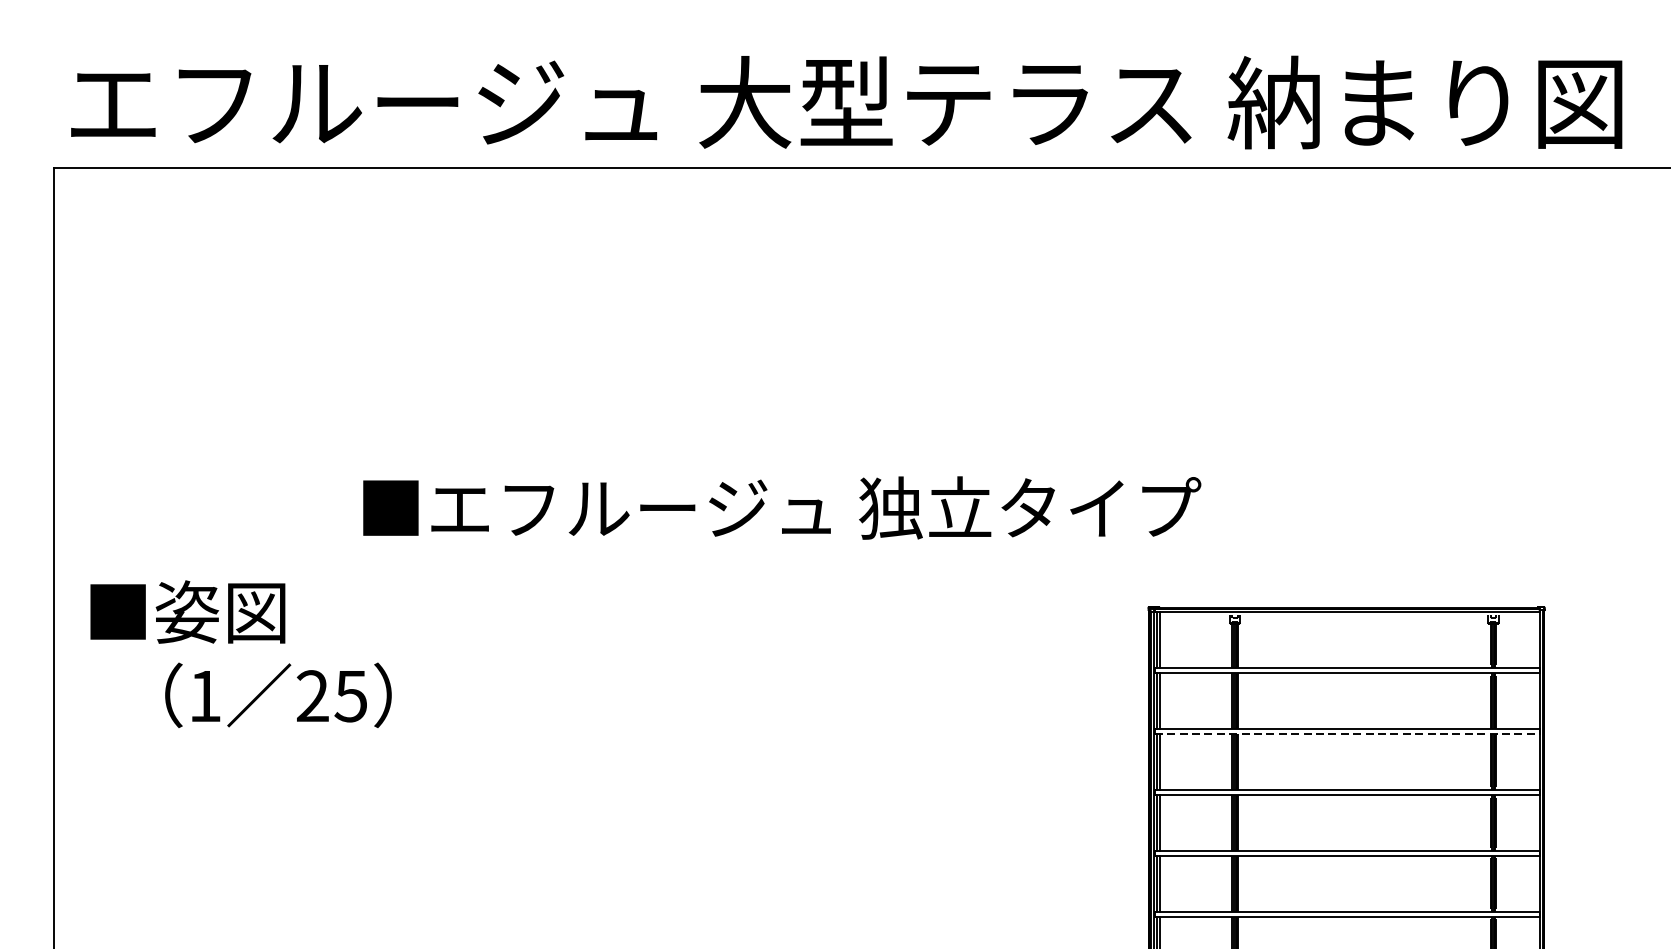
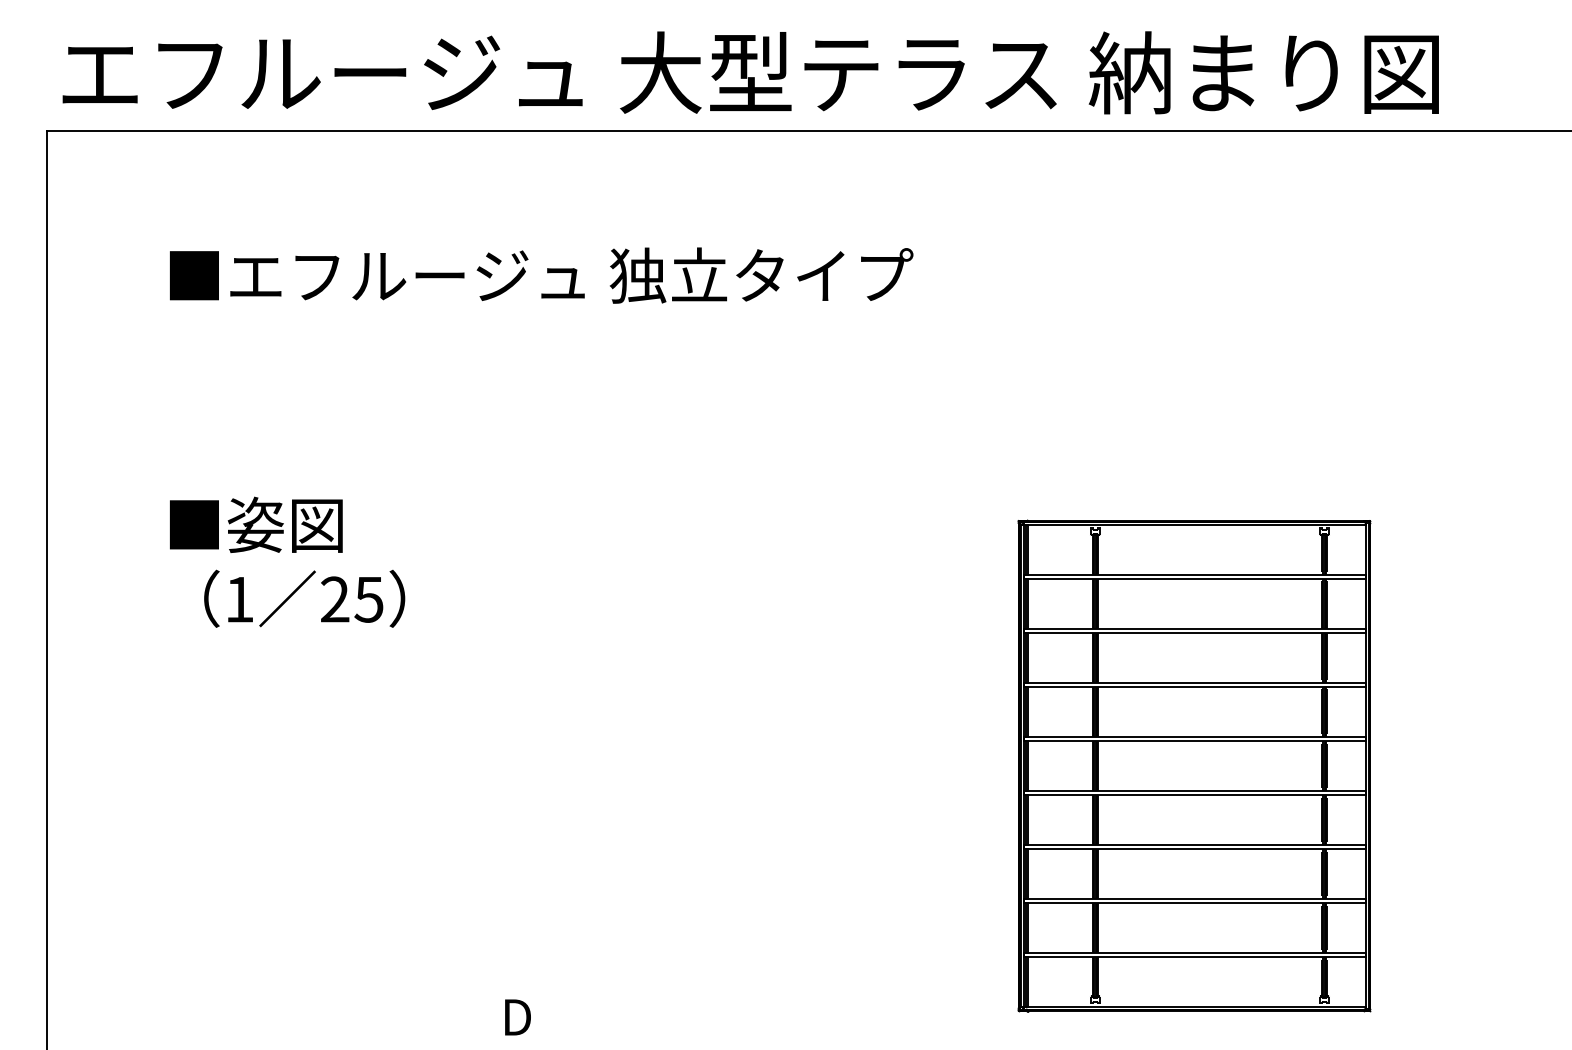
text: (782, 507) -> (541, 275), moved
text: (188, 611) -> (256, 524), moved
text: (278, 695) -> (304, 598), moved
line: (1347, 734) -> (1195, 633), dashed -> solid

